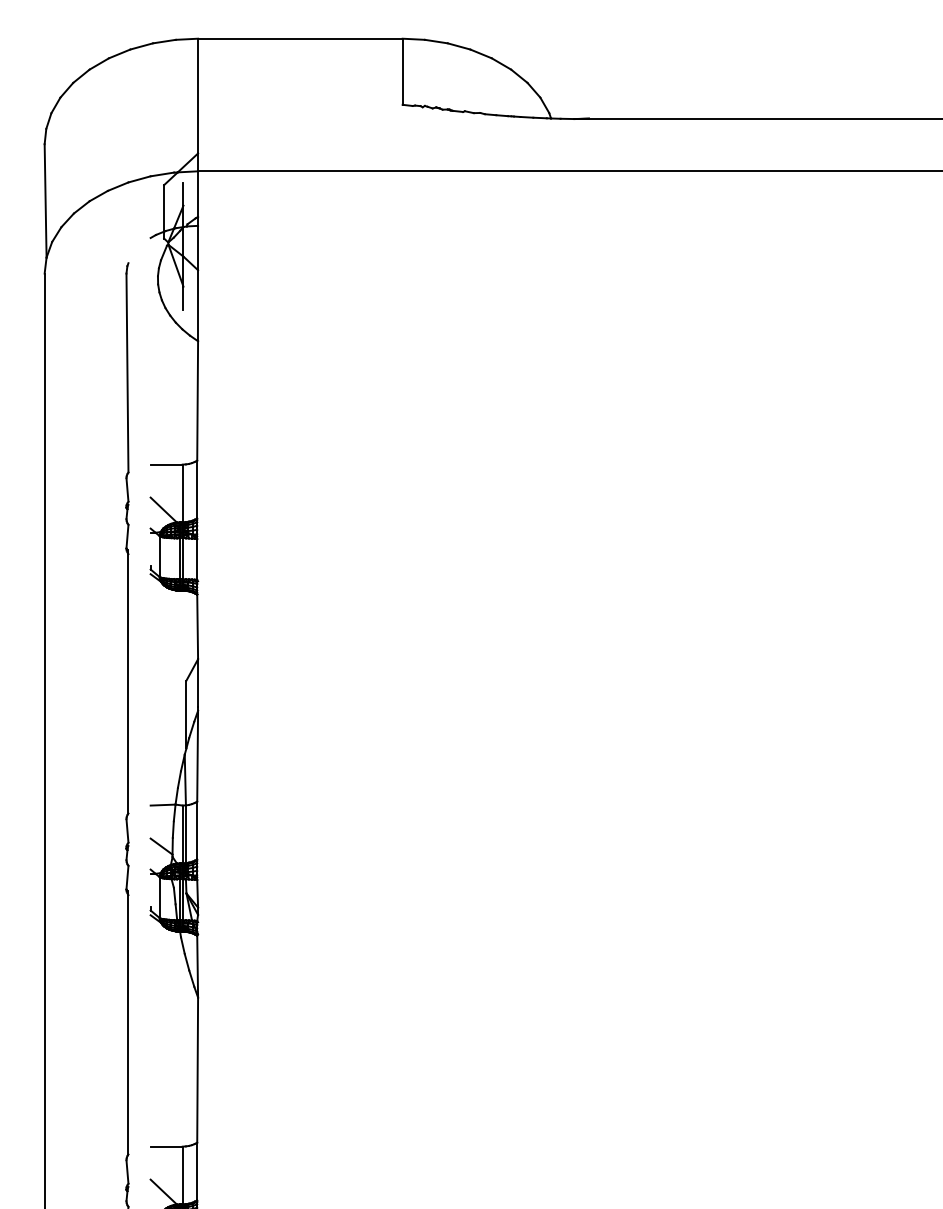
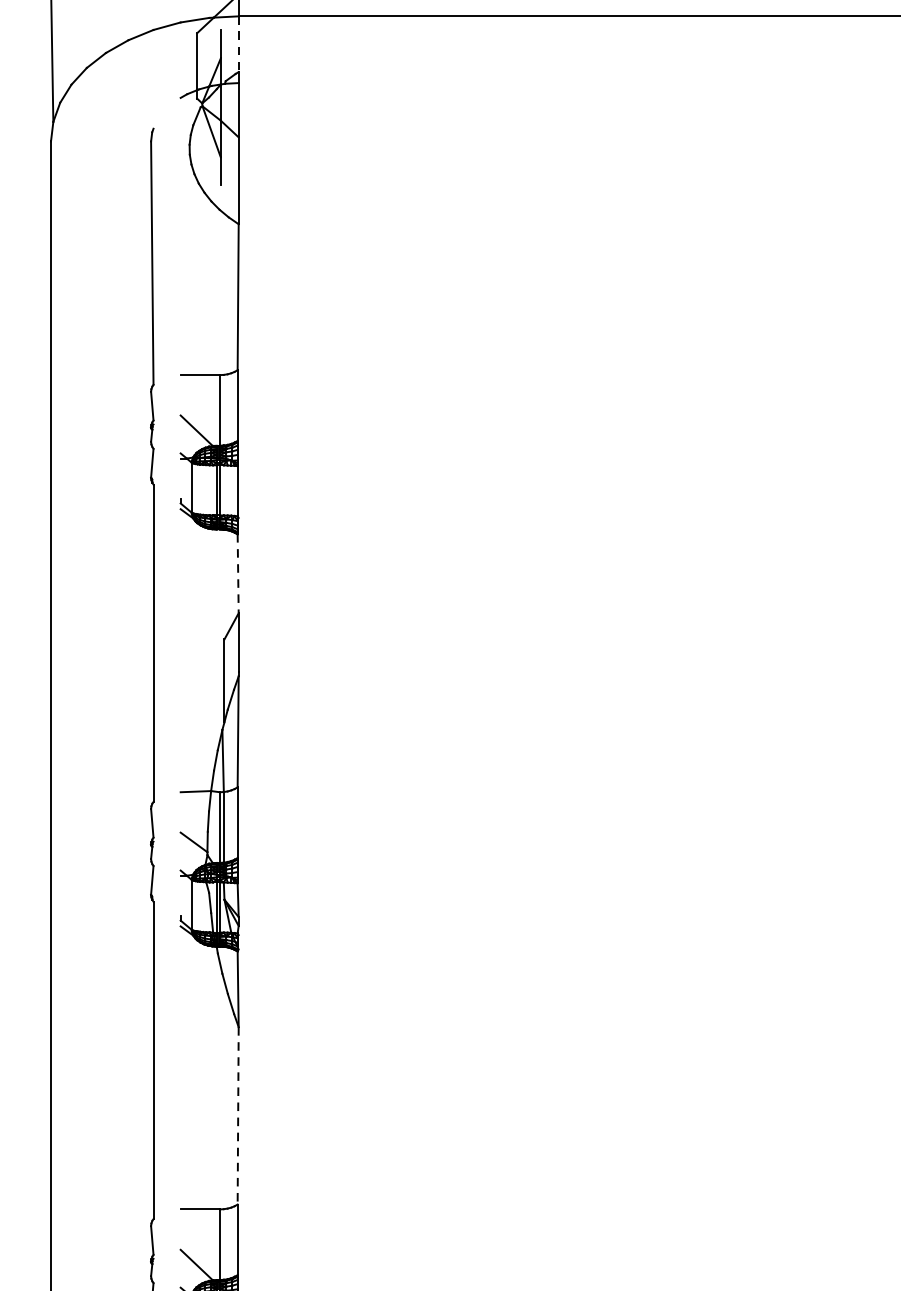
line: (198, 194) -> (239, 44), solid -> dashed
line: (197, 627) -> (237, 574), solid -> dashed
line: (197, 1070) -> (237, 1116), solid -> dashed

